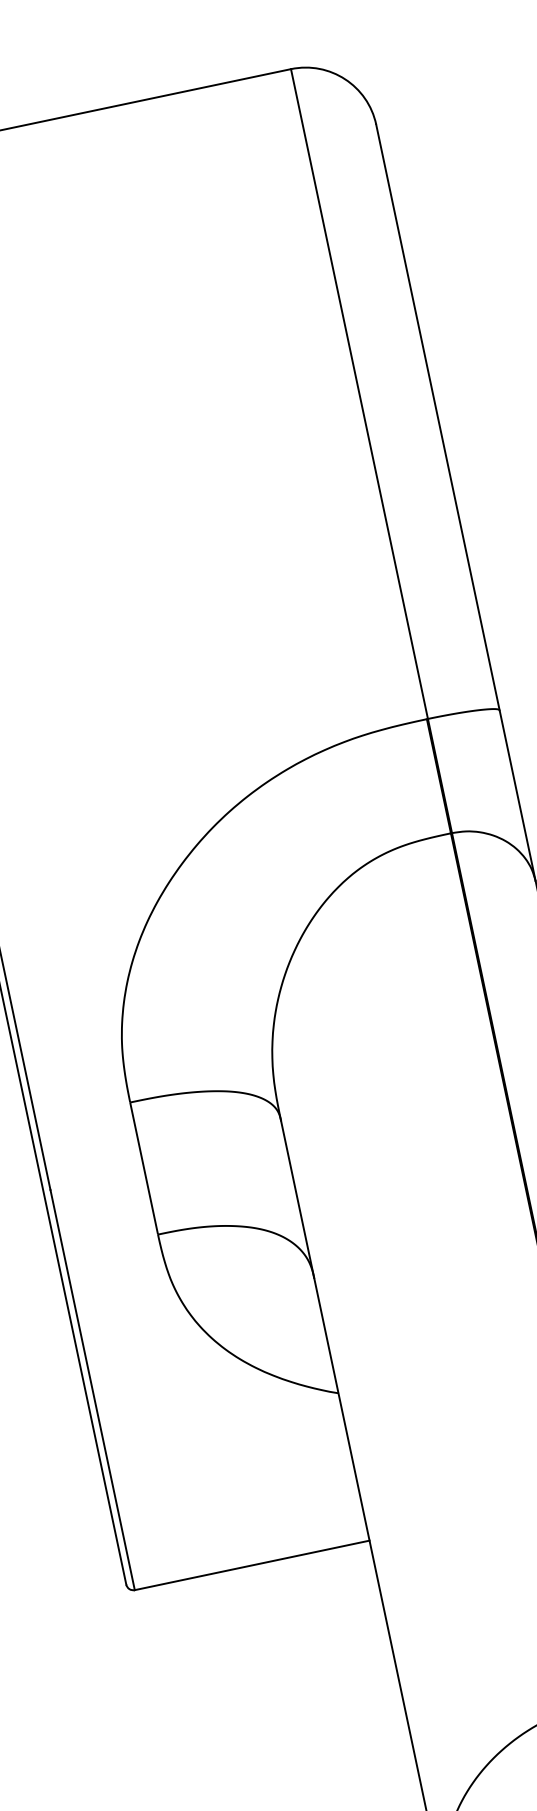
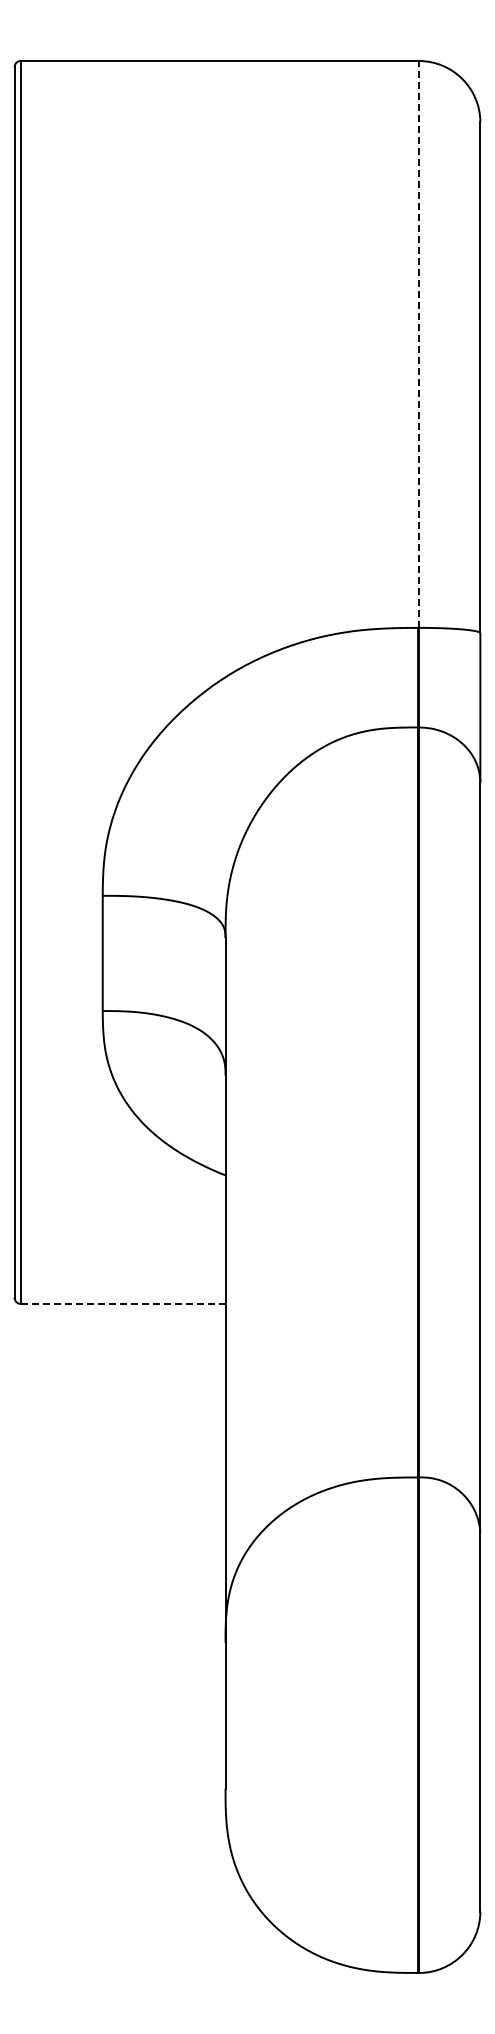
line: (358, 393) -> (418, 343), solid -> dashed
line: (252, 1564) -> (123, 1303), solid -> dashed

